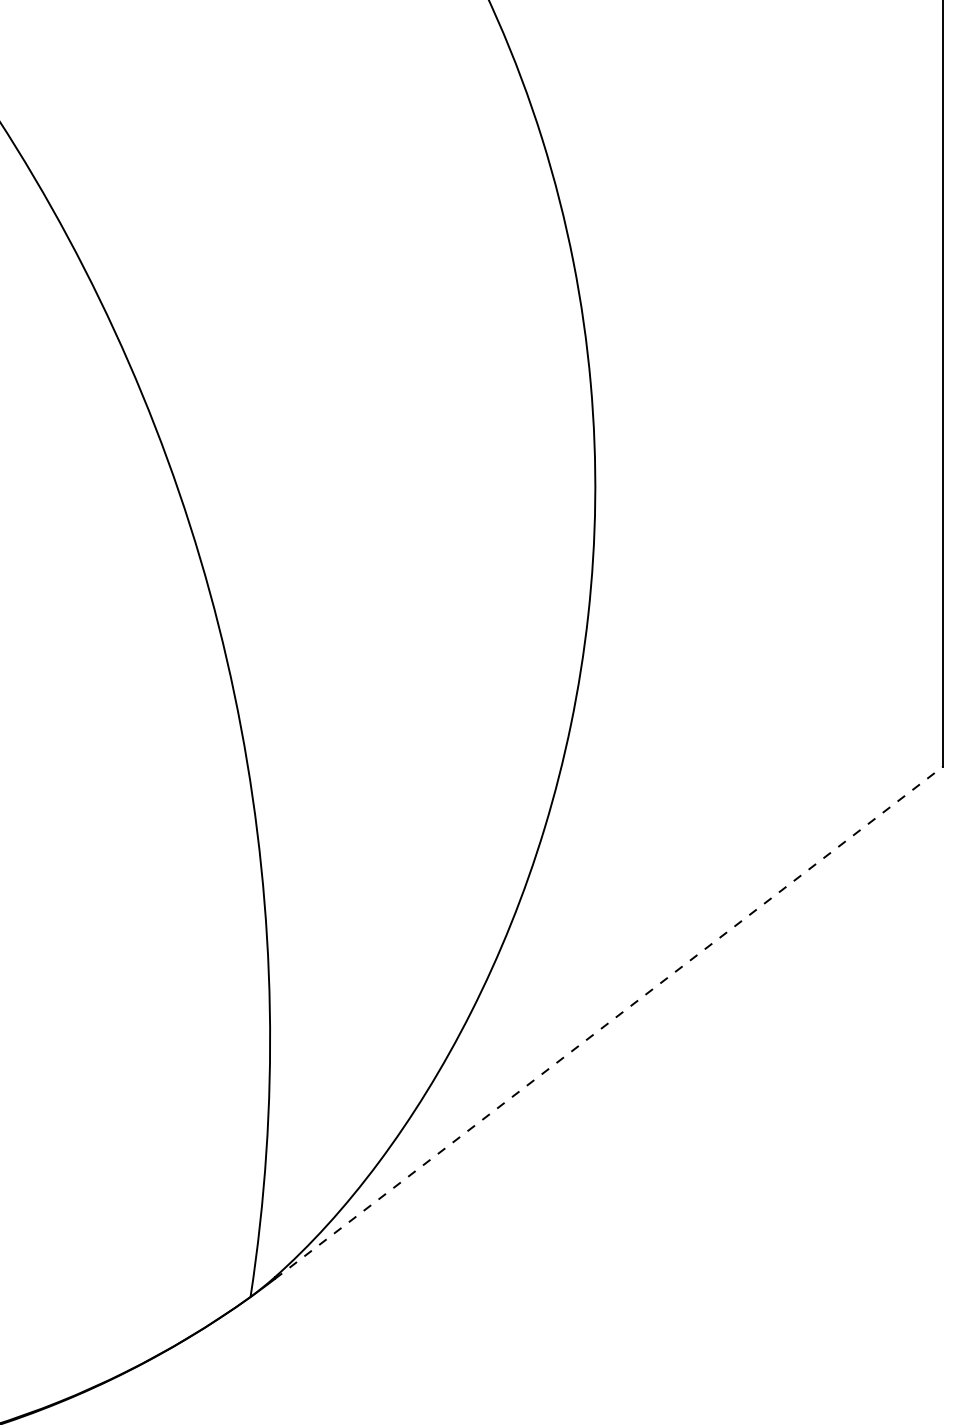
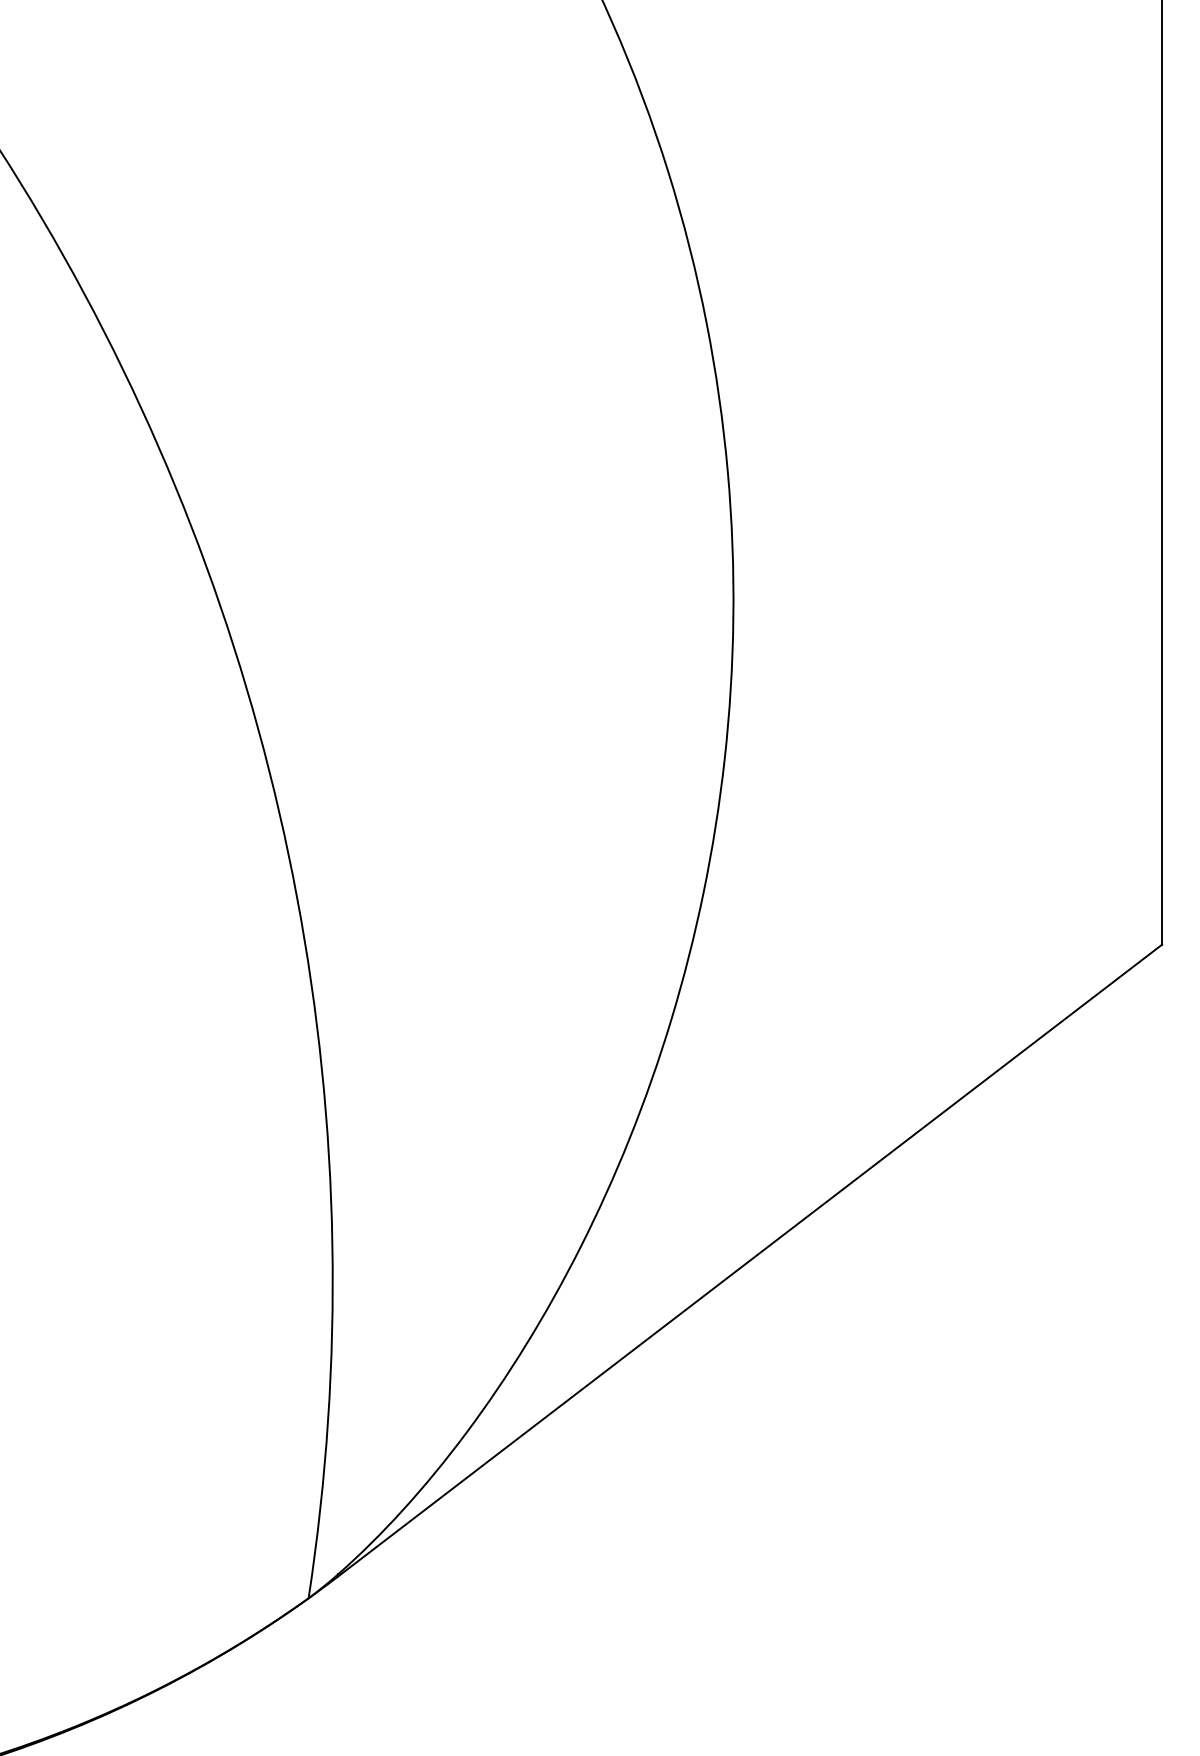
line: (609, 1022) -> (750, 1260), dashed -> solid

